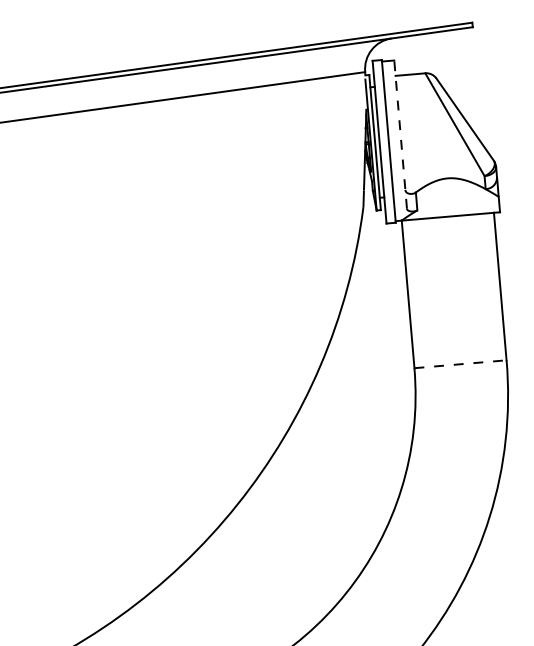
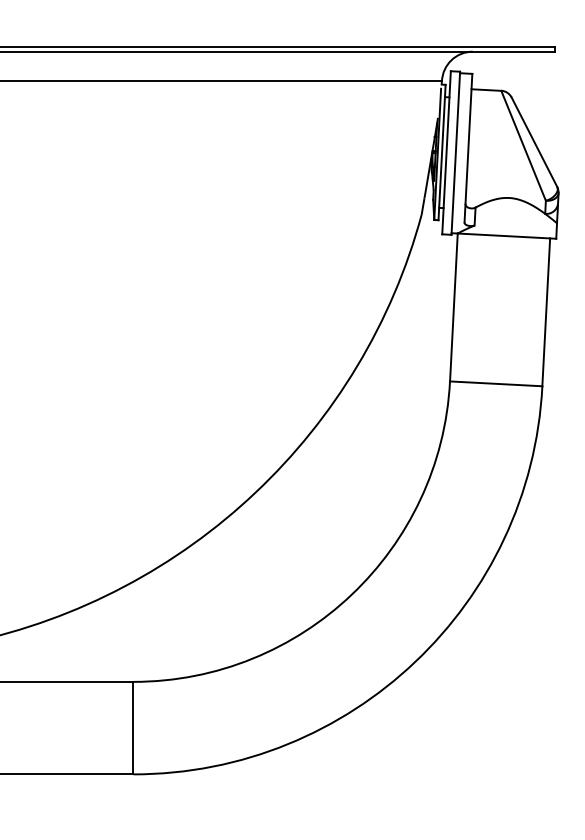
line: (400, 133) -> (468, 147), dashed -> solid
line: (460, 363) -> (496, 383), dashed -> solid

